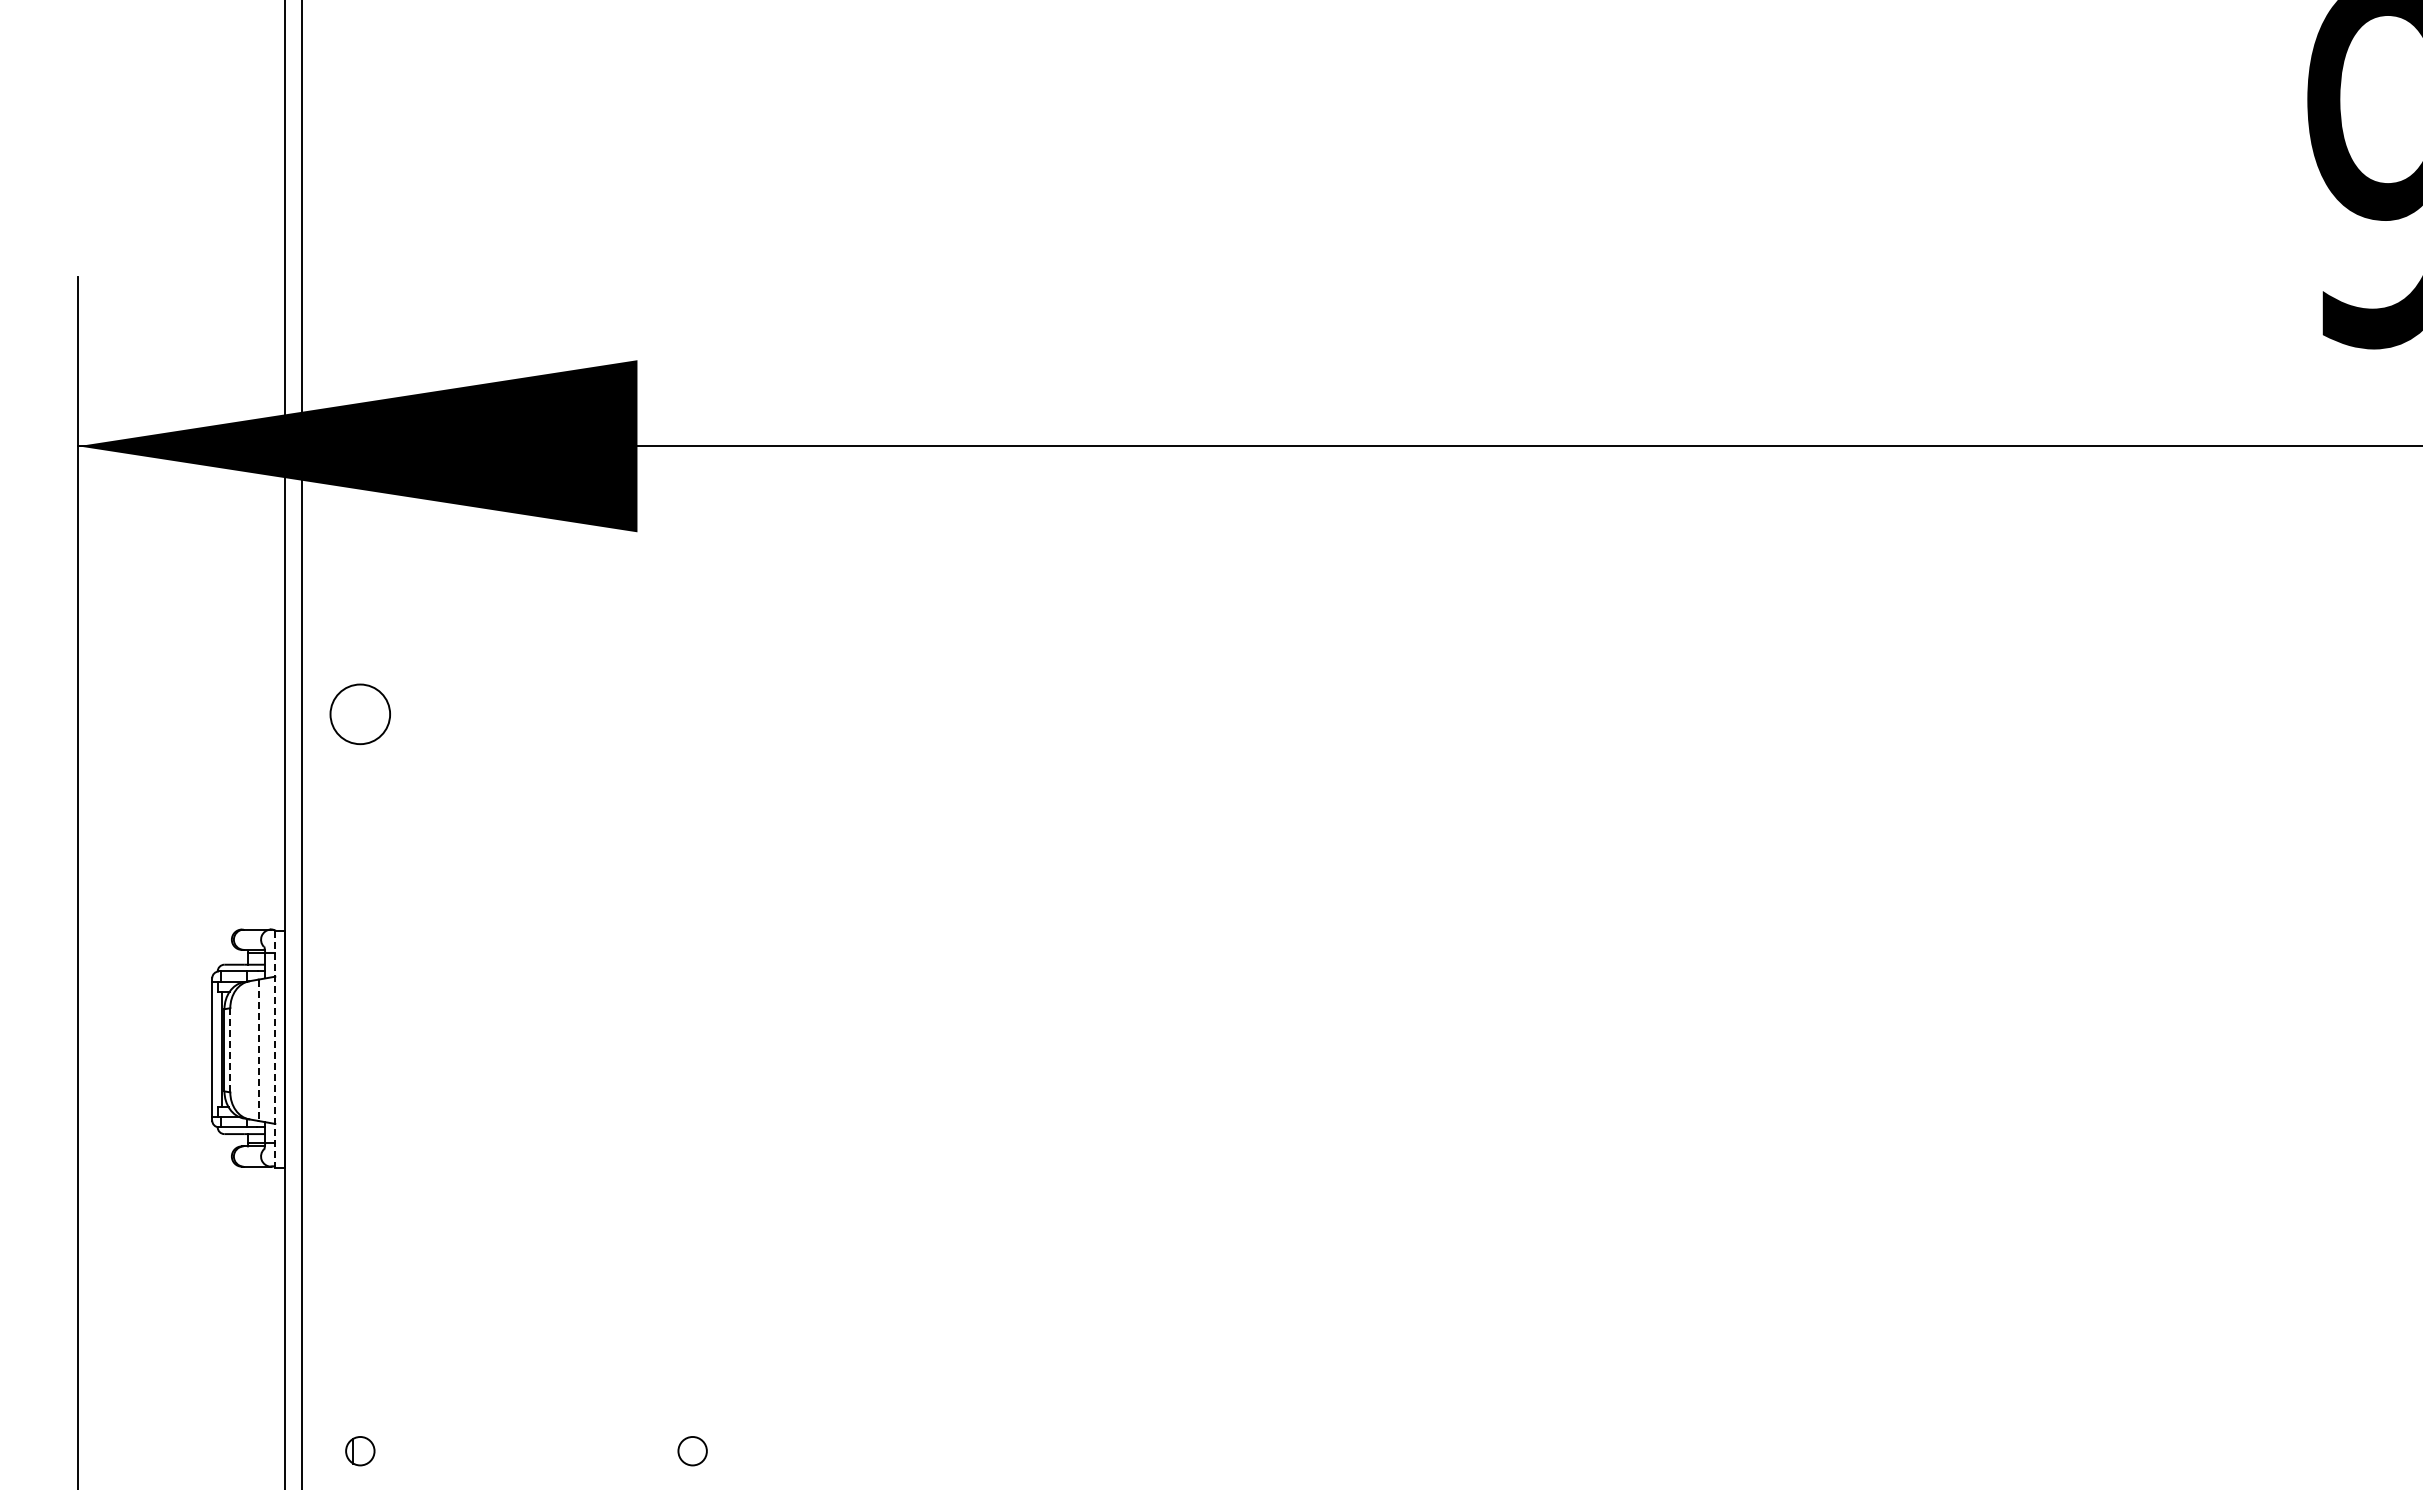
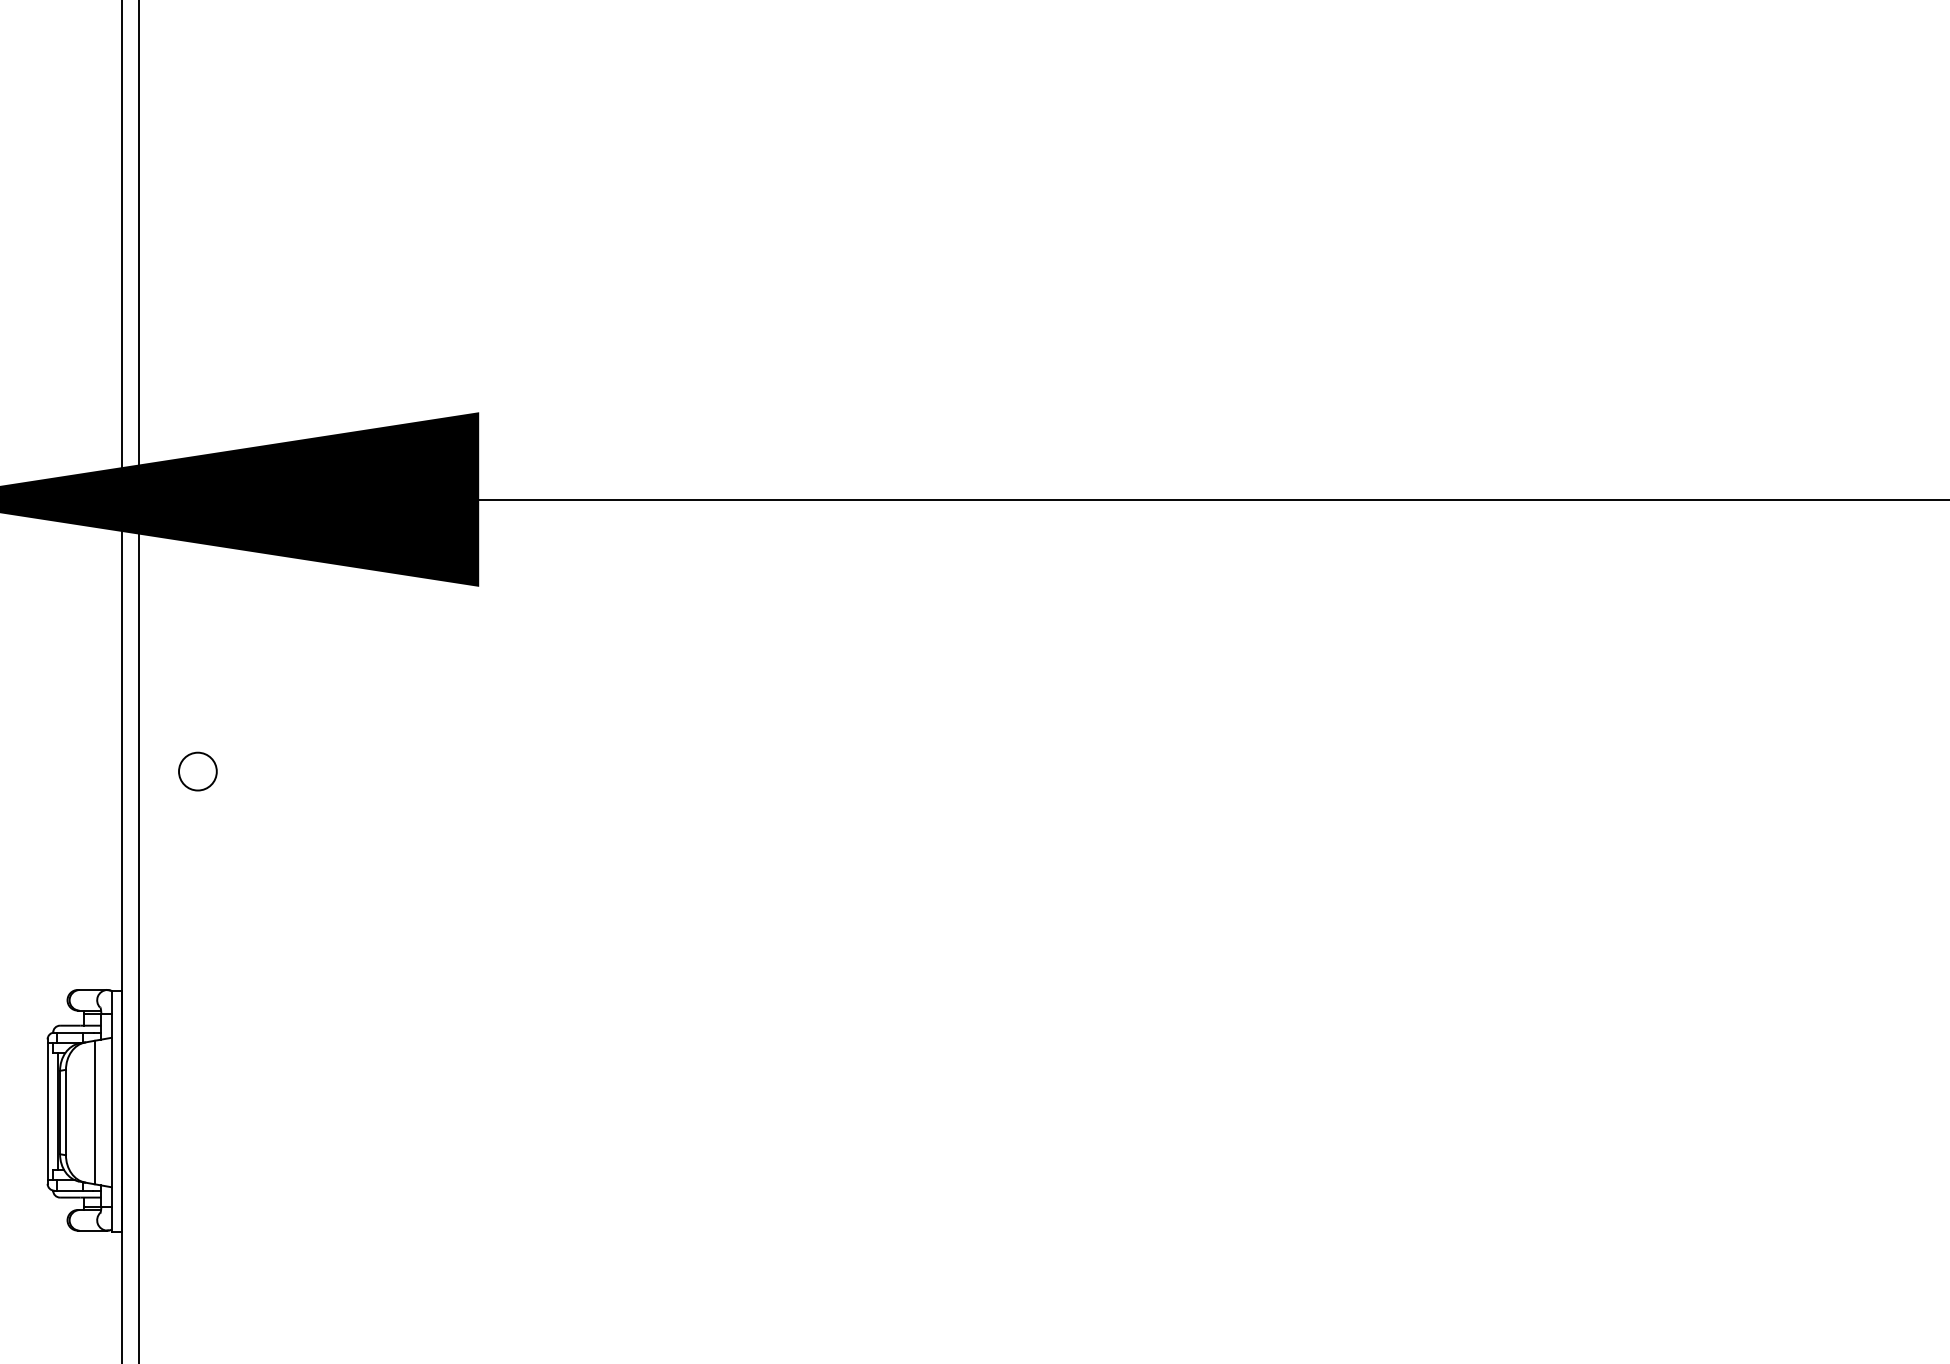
circle: (359, 713) -> (197, 770), size x0.62
line: (230, 1049) -> (66, 1111), dashed -> solid
line: (275, 1049) -> (111, 1111), dashed -> solid
line: (258, 1050) -> (94, 1112), dashed -> solid

